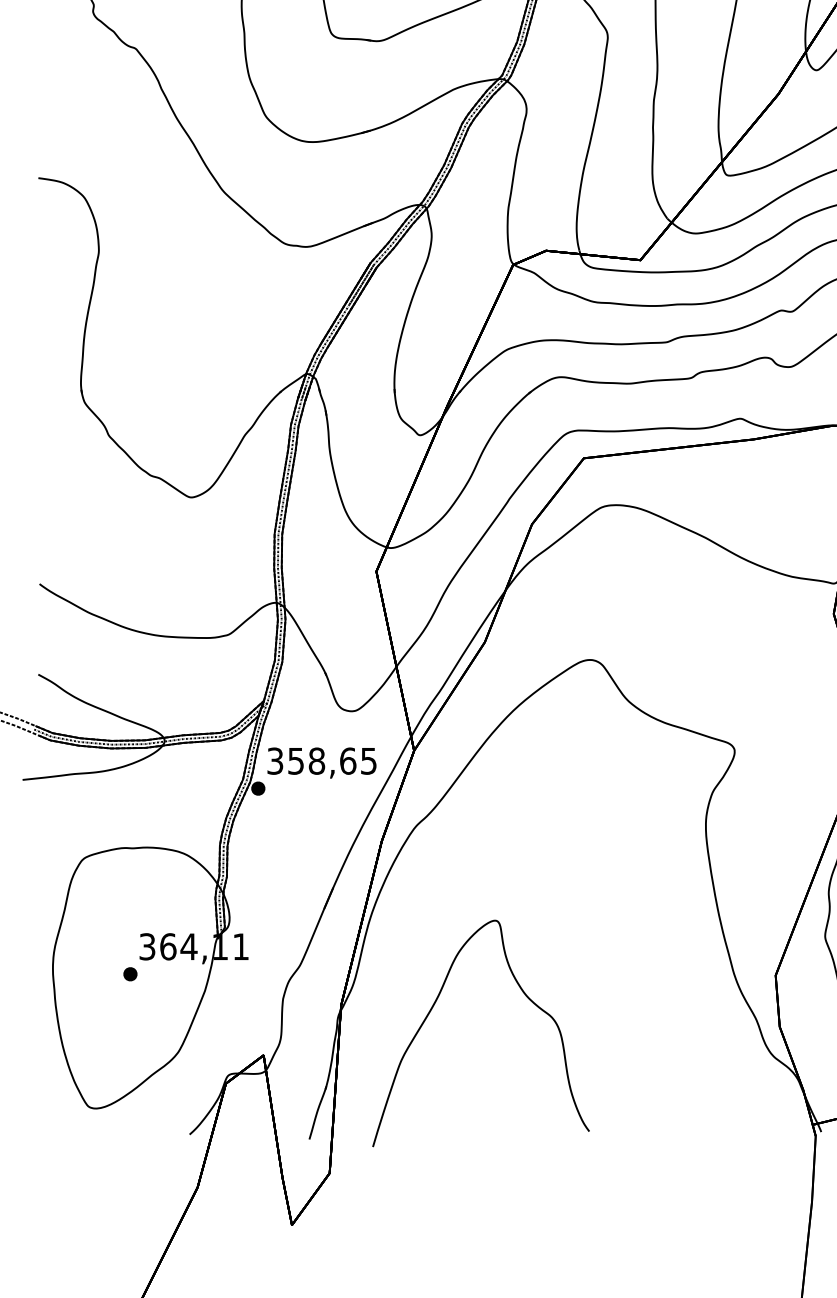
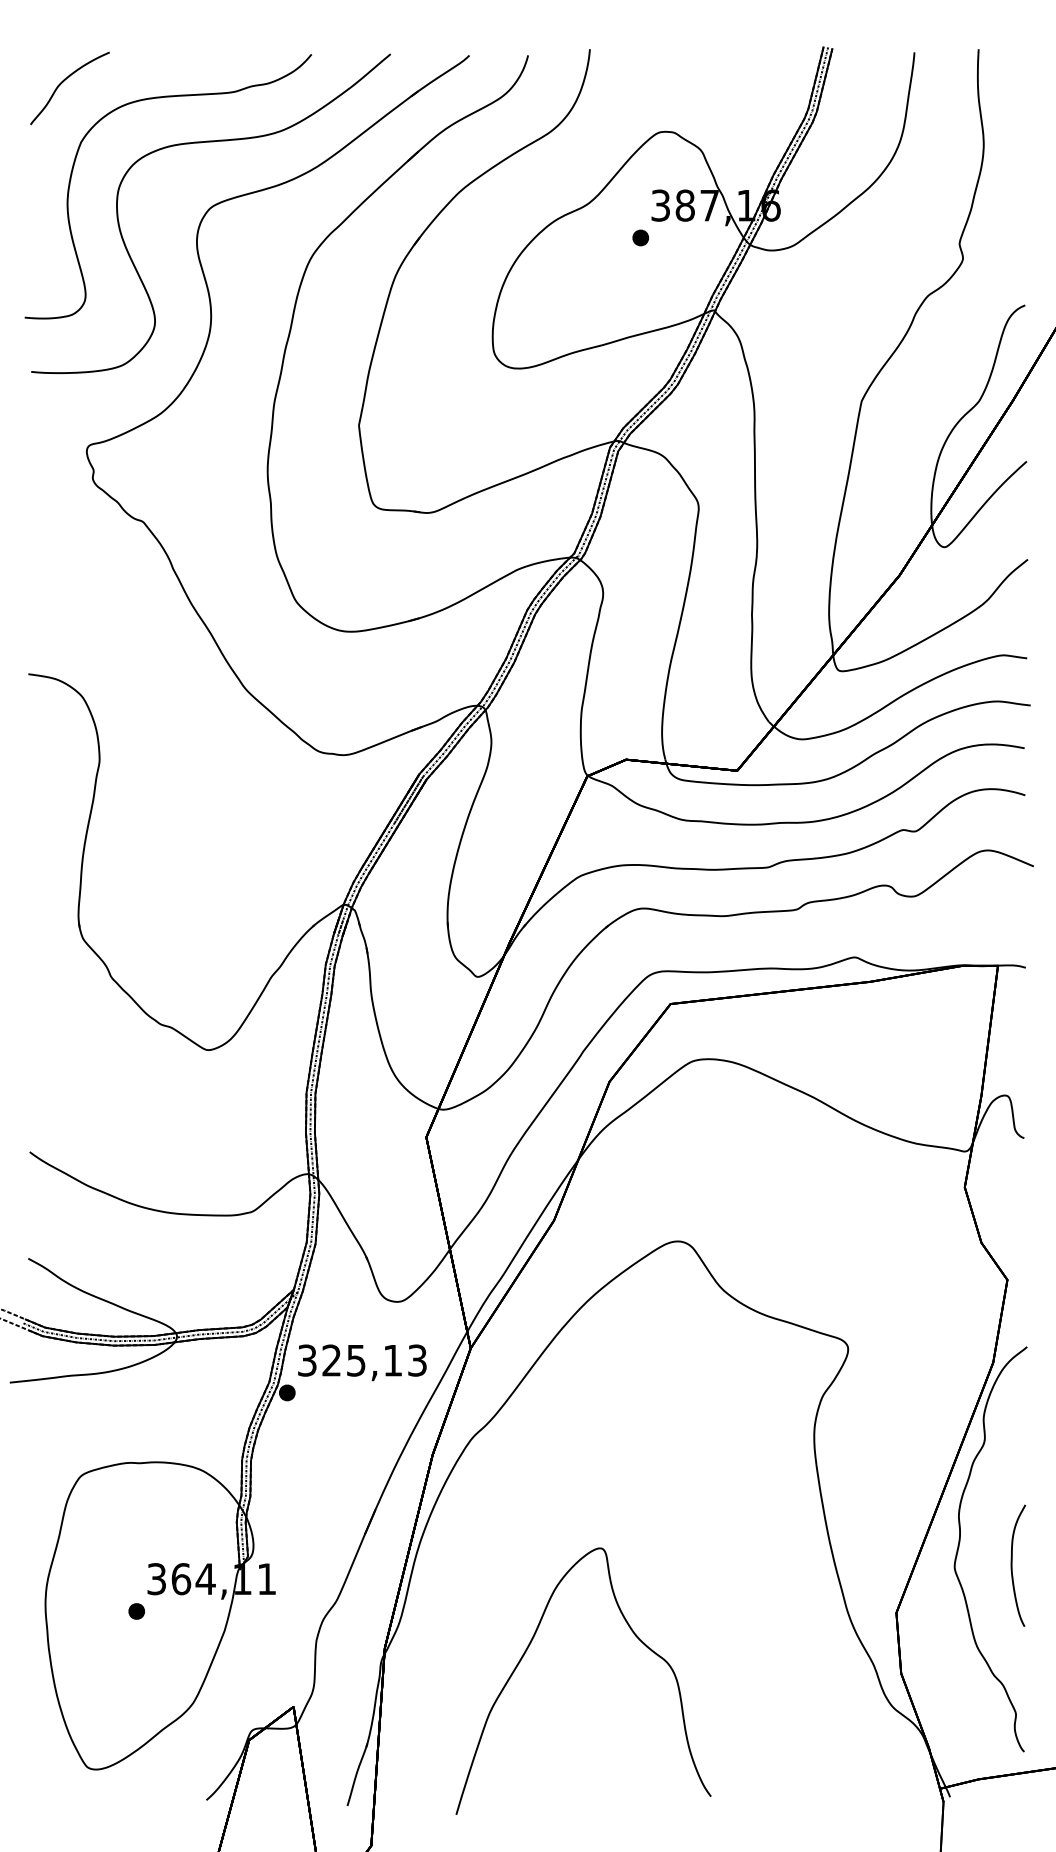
text: (332, 761) -> (374, 1360), 358,65 -> 325,13
part: (432, 1009) -> (526, 1652), moved

